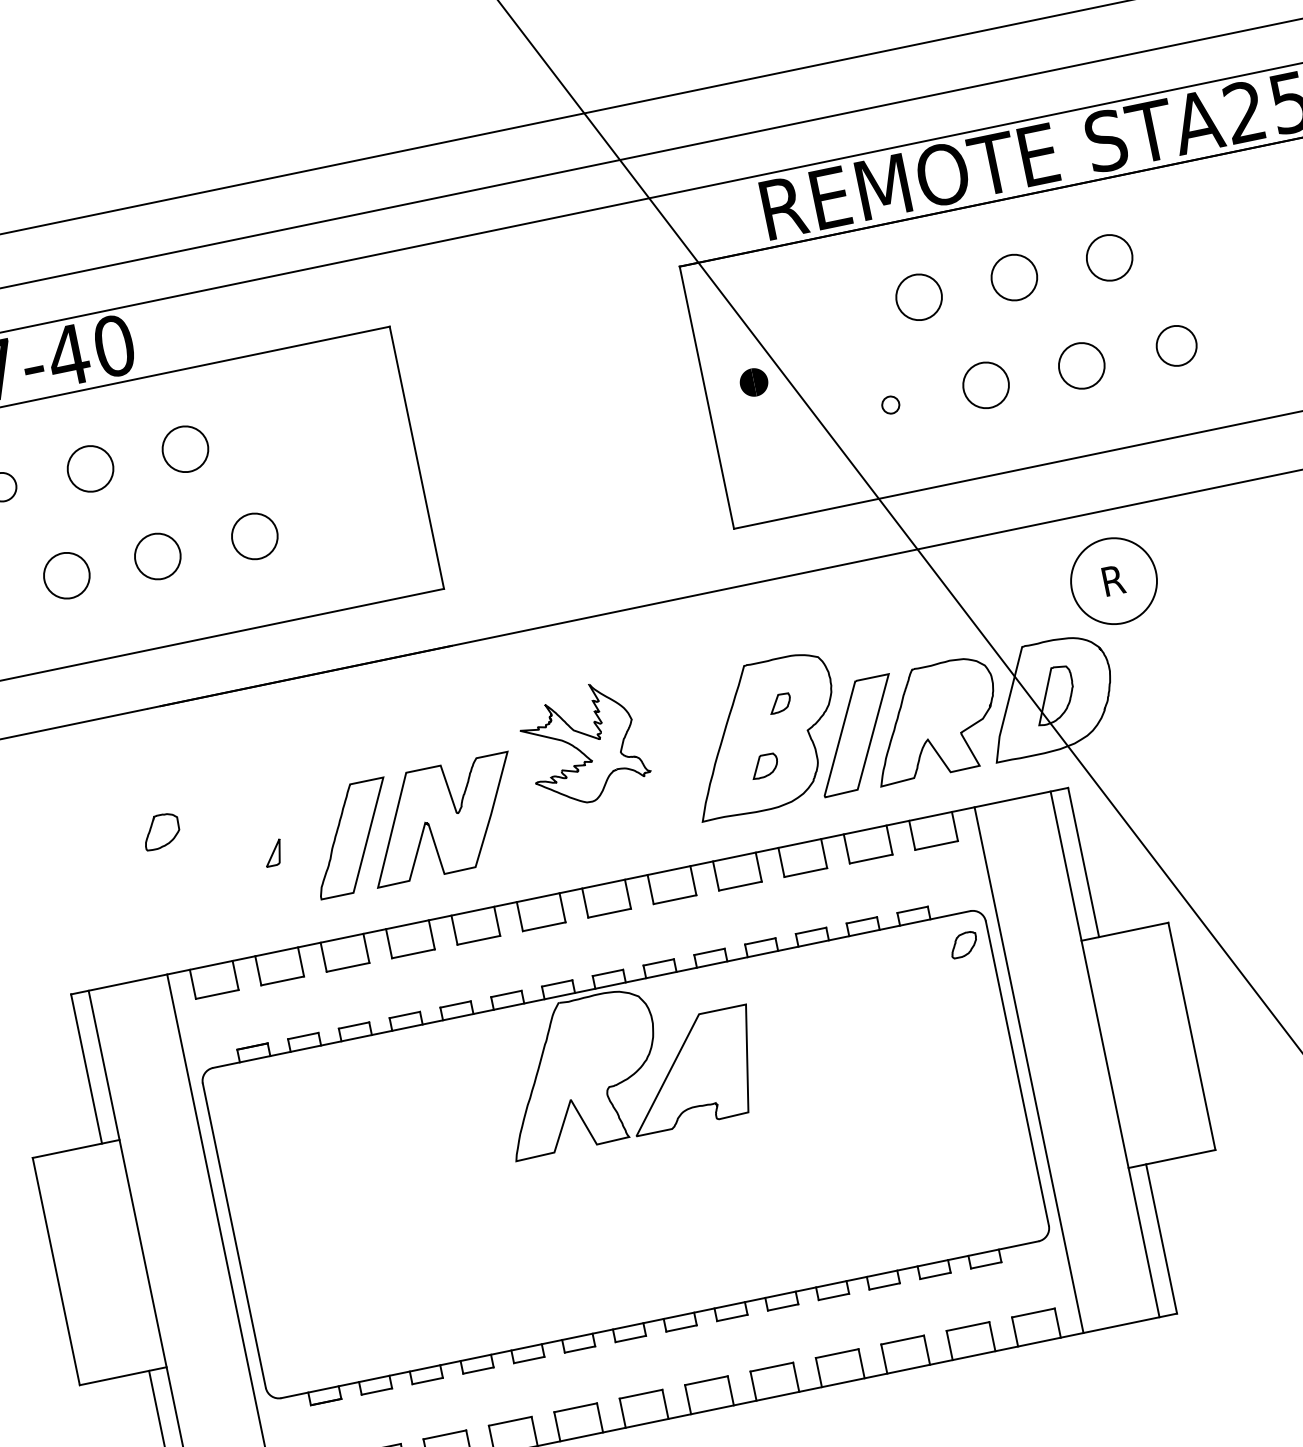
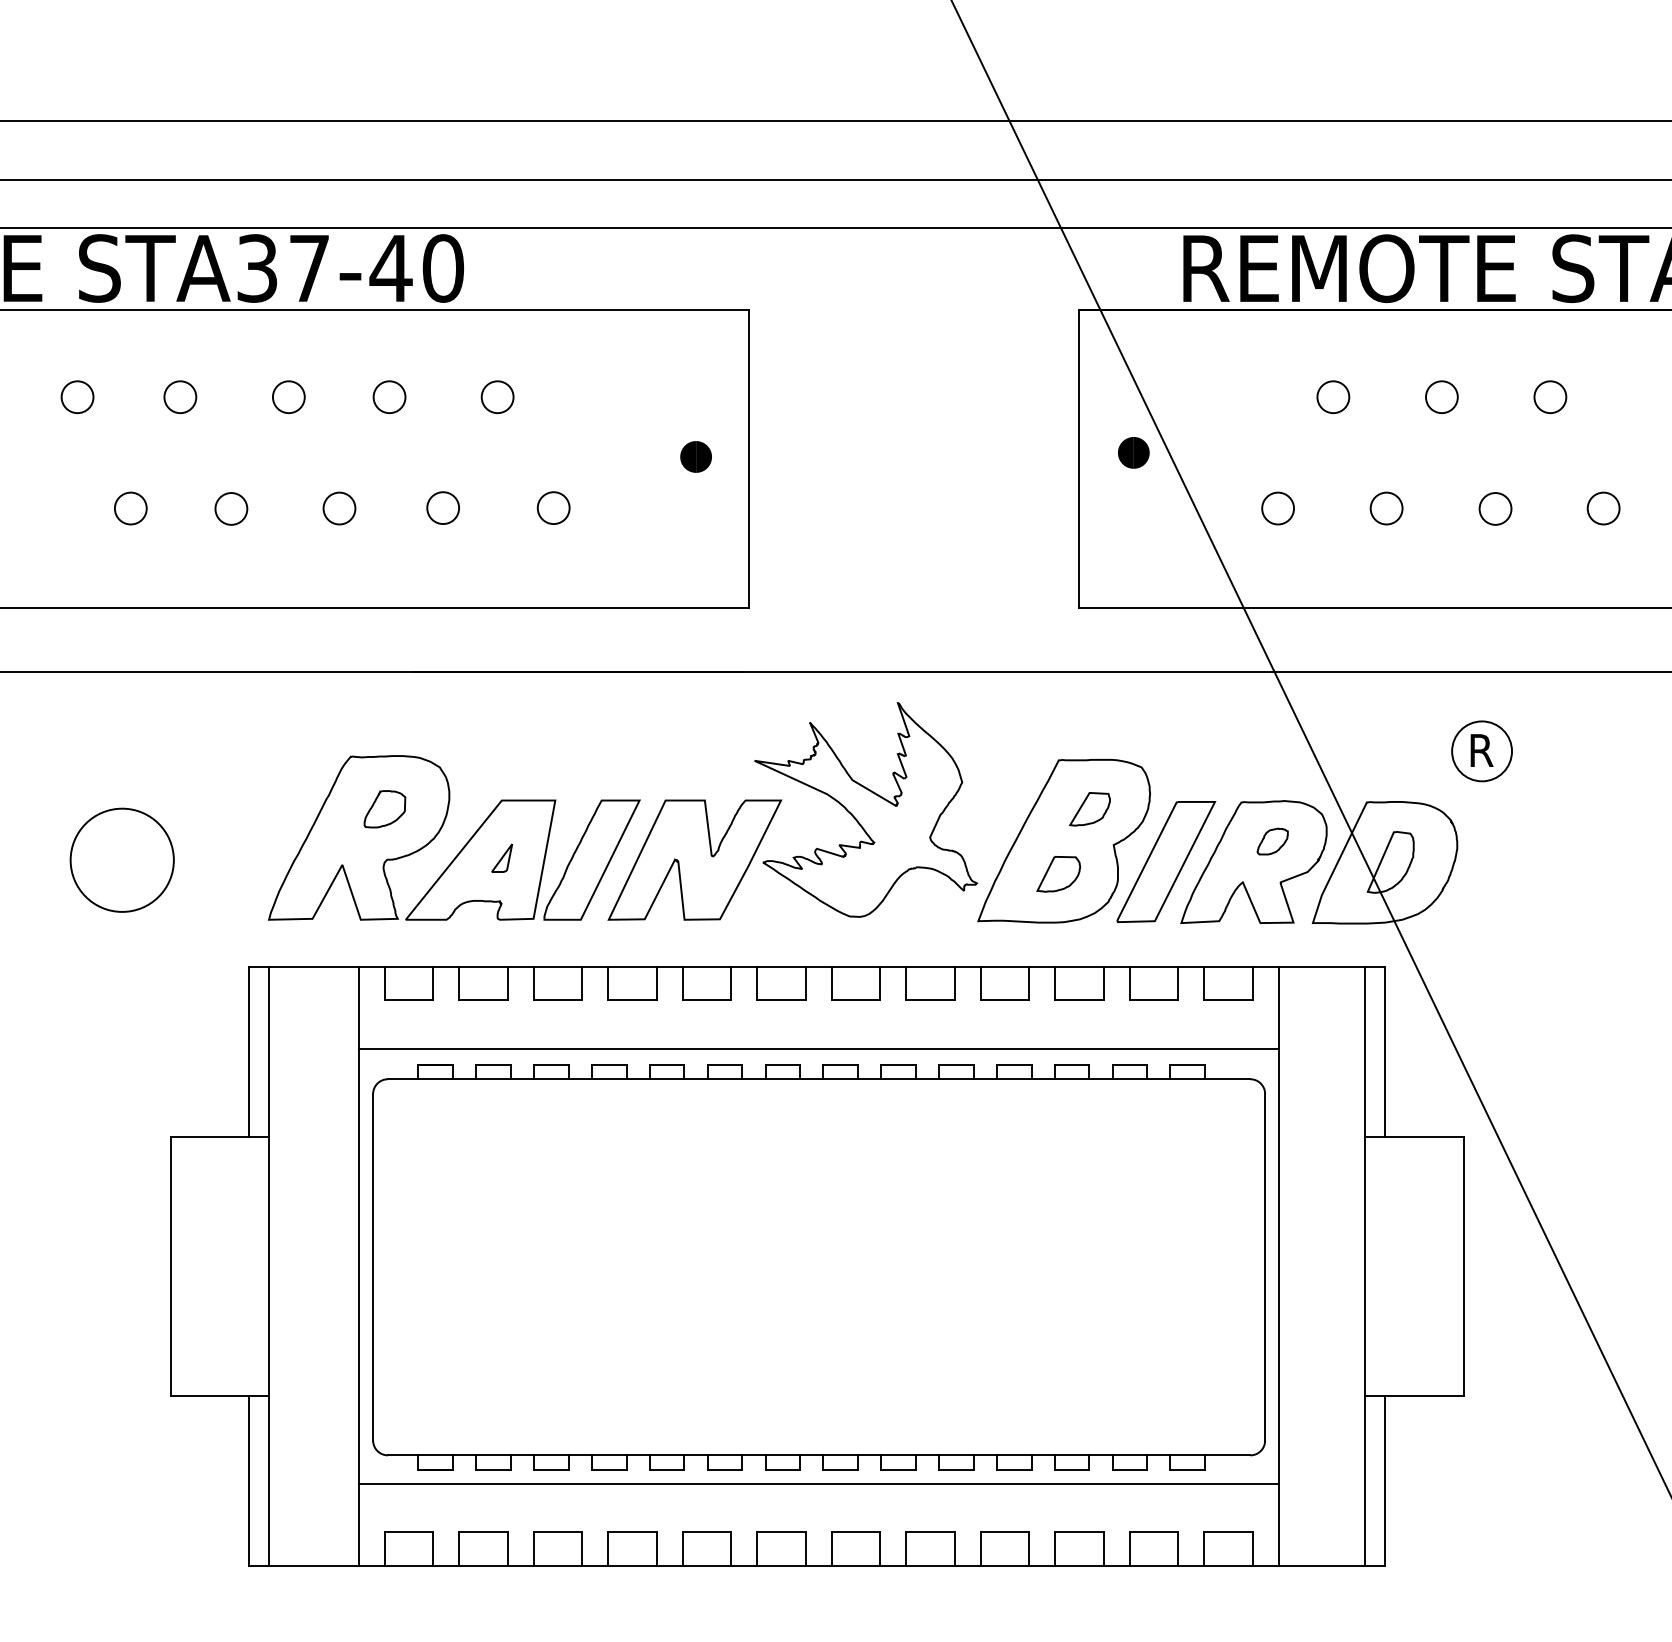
circle: (1109, 258) -> (1550, 397), size x0.62
circle: (1014, 277) -> (1441, 397), size x0.62
circle: (919, 297) -> (1333, 397), size x0.62
circle: (1176, 345) -> (1603, 508), size x0.71
circle: (1081, 365) -> (1495, 508), size x0.62
circle: (985, 385) -> (1386, 508), size x0.62
circle: (890, 405) -> (1277, 508), size x1.67
circle: (185, 449) -> (497, 397), size x0.62
part: (369, 465) -> (695, 456), added
circle: (90, 469) -> (389, 397), size x0.62
circle: (254, 536) -> (553, 508), size x0.62
circle: (158, 556) -> (443, 508), size x0.62
circle: (66, 575) -> (339, 508), size x0.62
circle: (1114, 581) -> (1482, 751), size x0.62
part: (779, 703) -> (1089, 809), size x1.67
part: (584, 744) -> (866, 809), size x1.67
part: (764, 766) -> (1058, 874), size x1.43
part: (963, 944) -> (1272, 841), moved
line: (585, 962) -> (818, 1048), added
part: (627, 1062) -> (412, 837), moved
line: (664, 1344) -> (818, 1483), added

